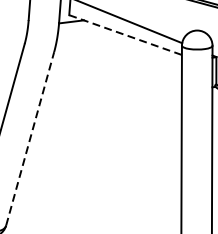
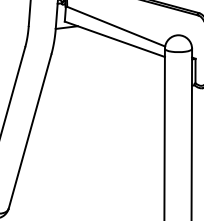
line: (126, 35) -> (115, 39), dashed -> solid
line: (30, 138) -> (30, 131), dashed -> solid

